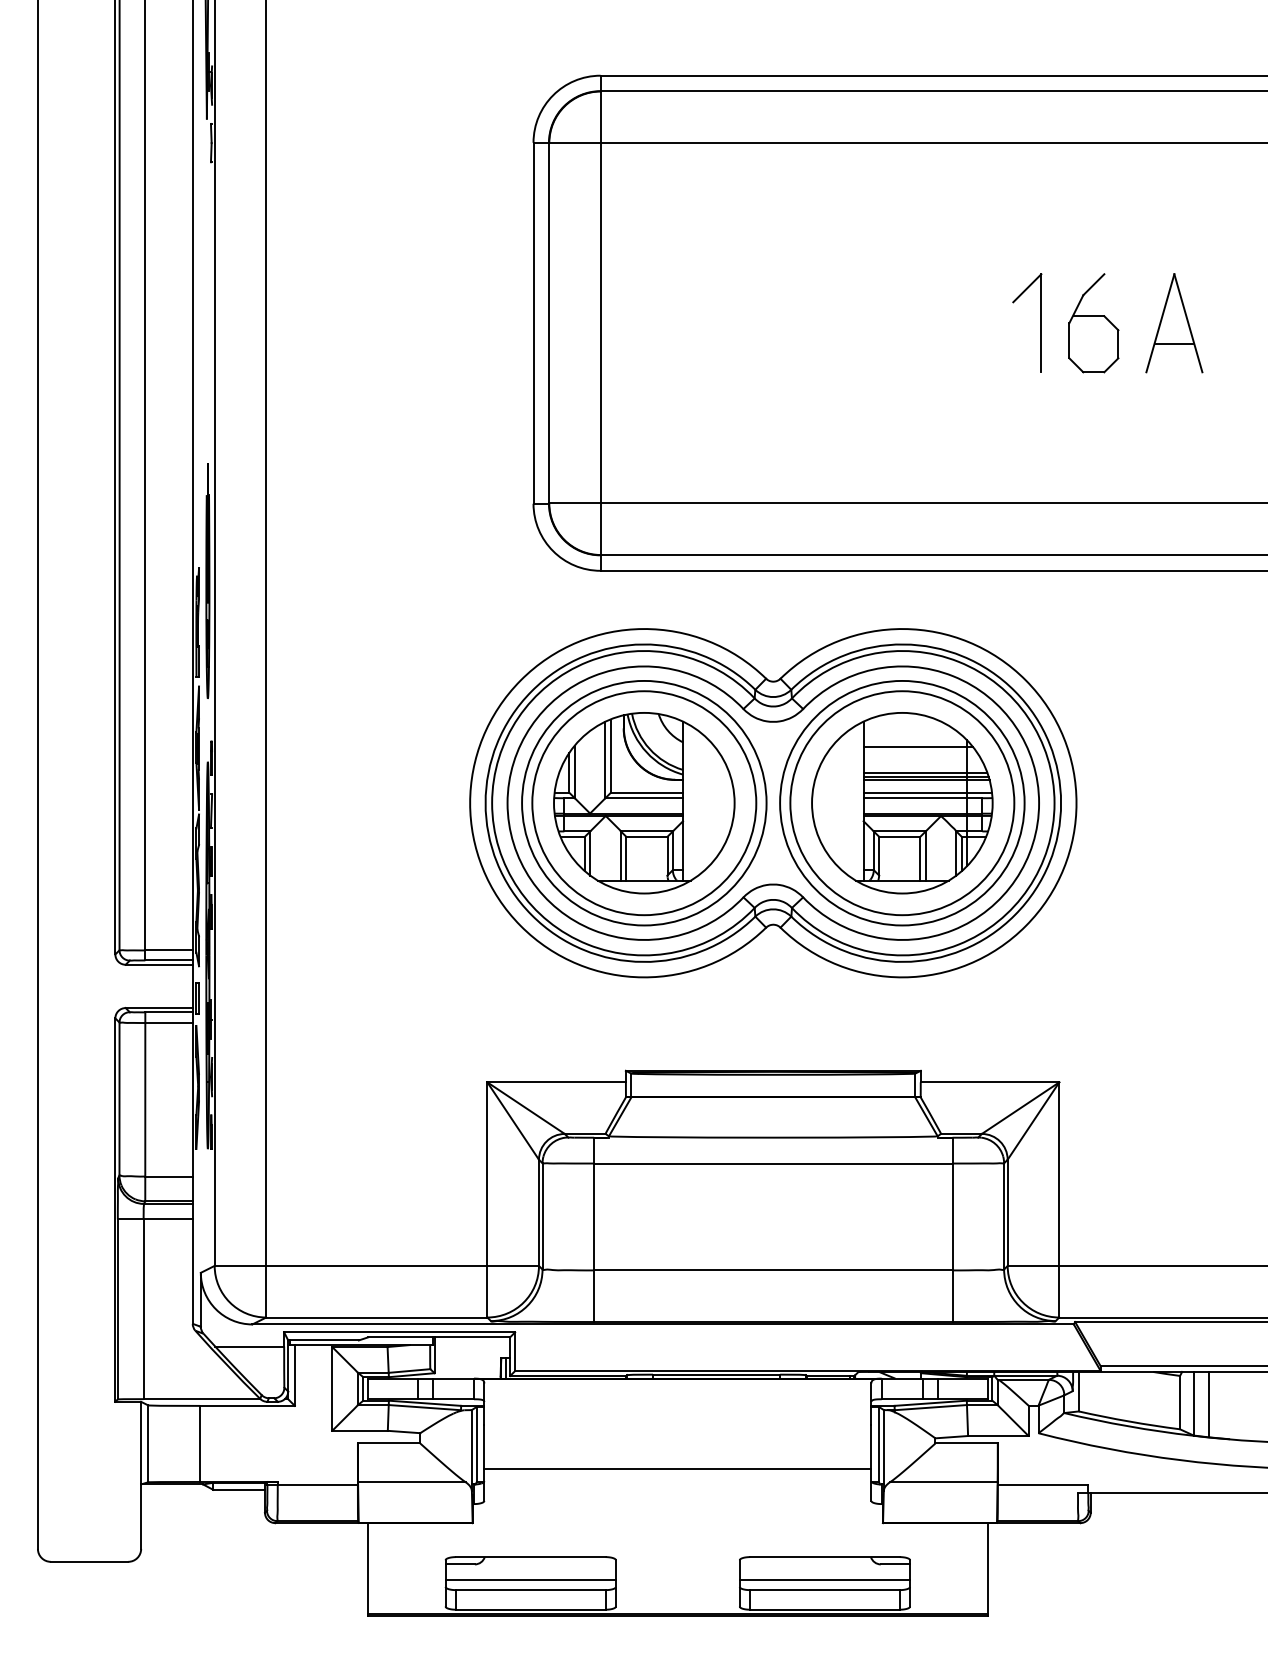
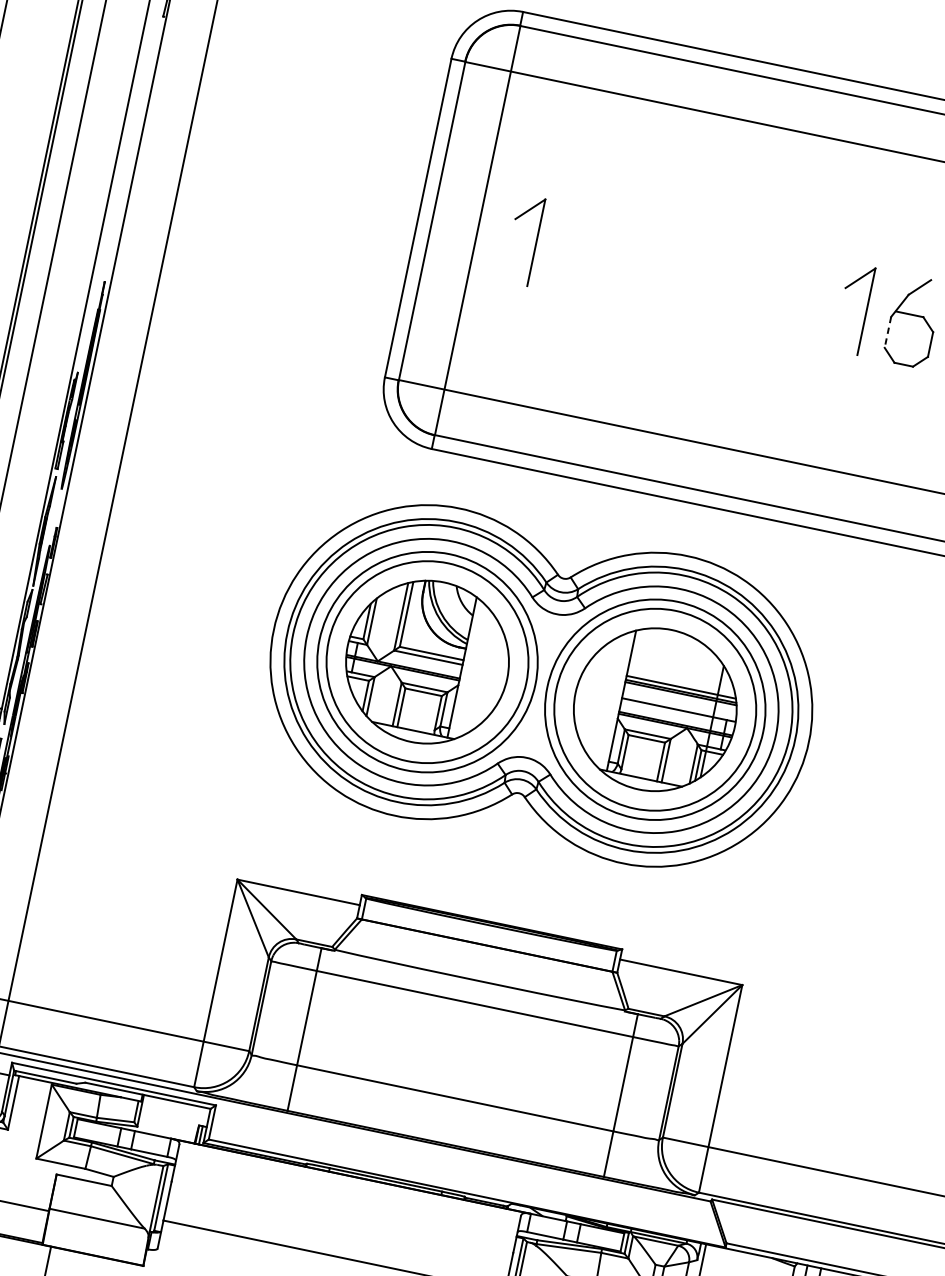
part: (666, 322) -> (535, 241), added
line: (1069, 340) -> (888, 332), solid -> dashed
line: (917, 747) -> (678, 663), removed
line: (927, 792) -> (679, 704), removed

